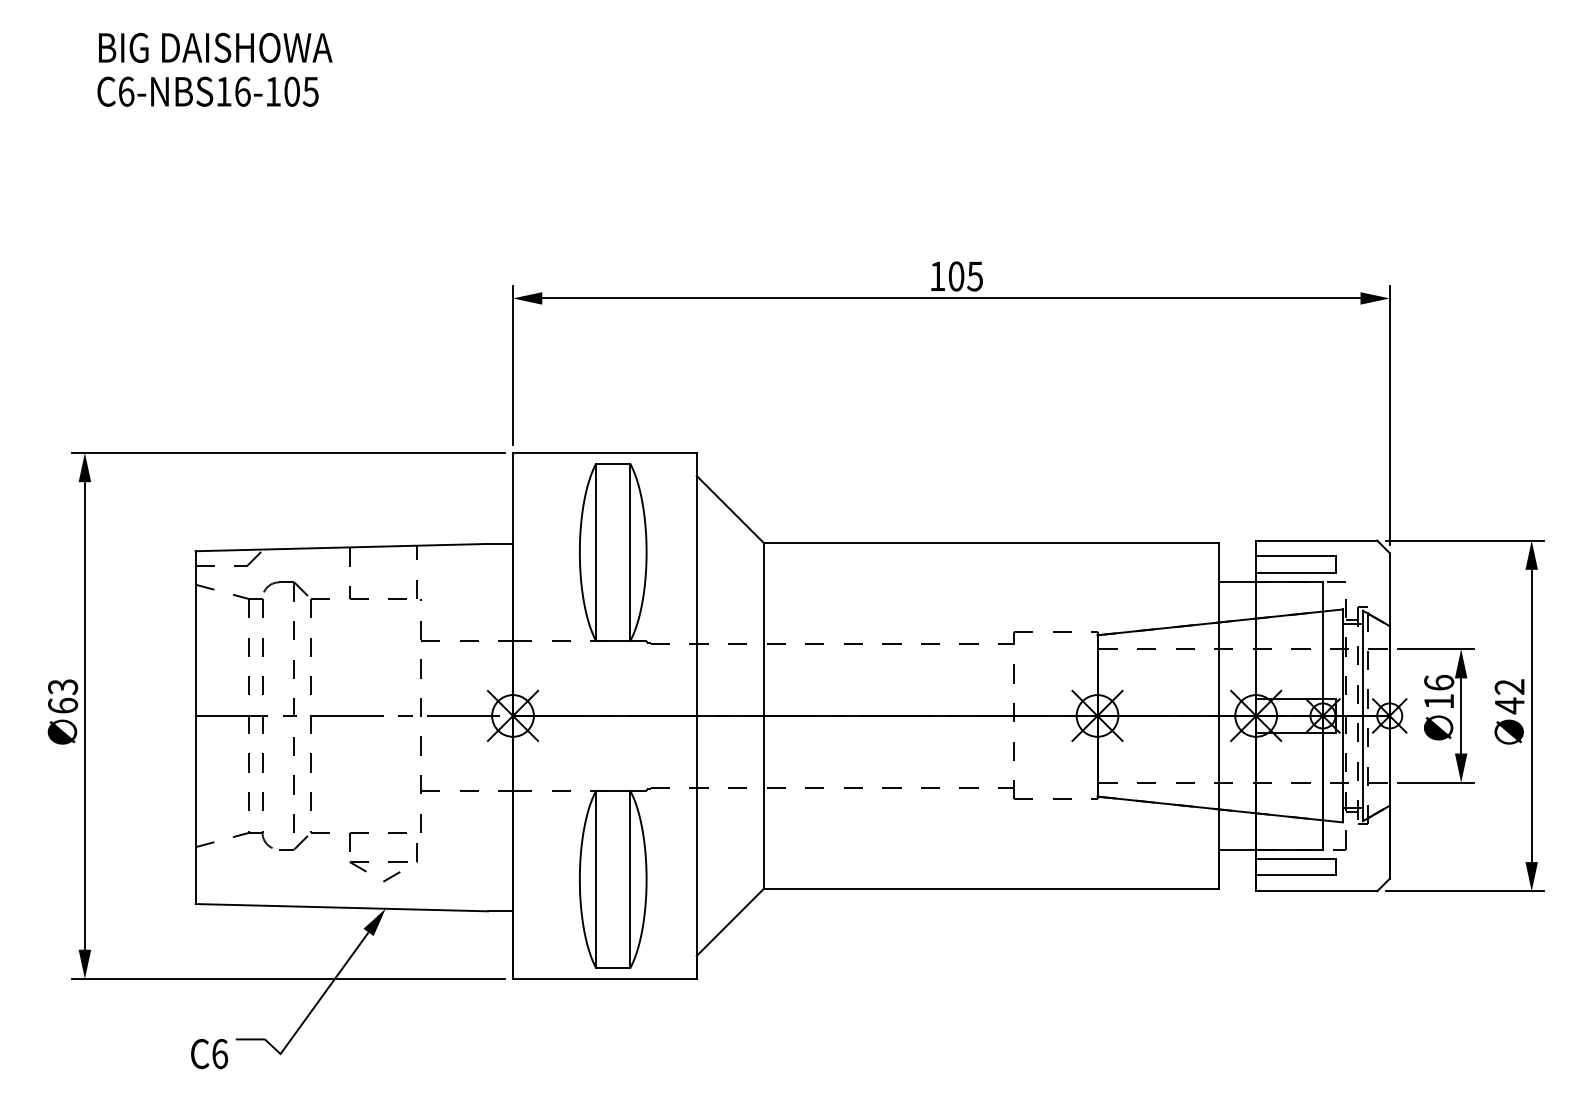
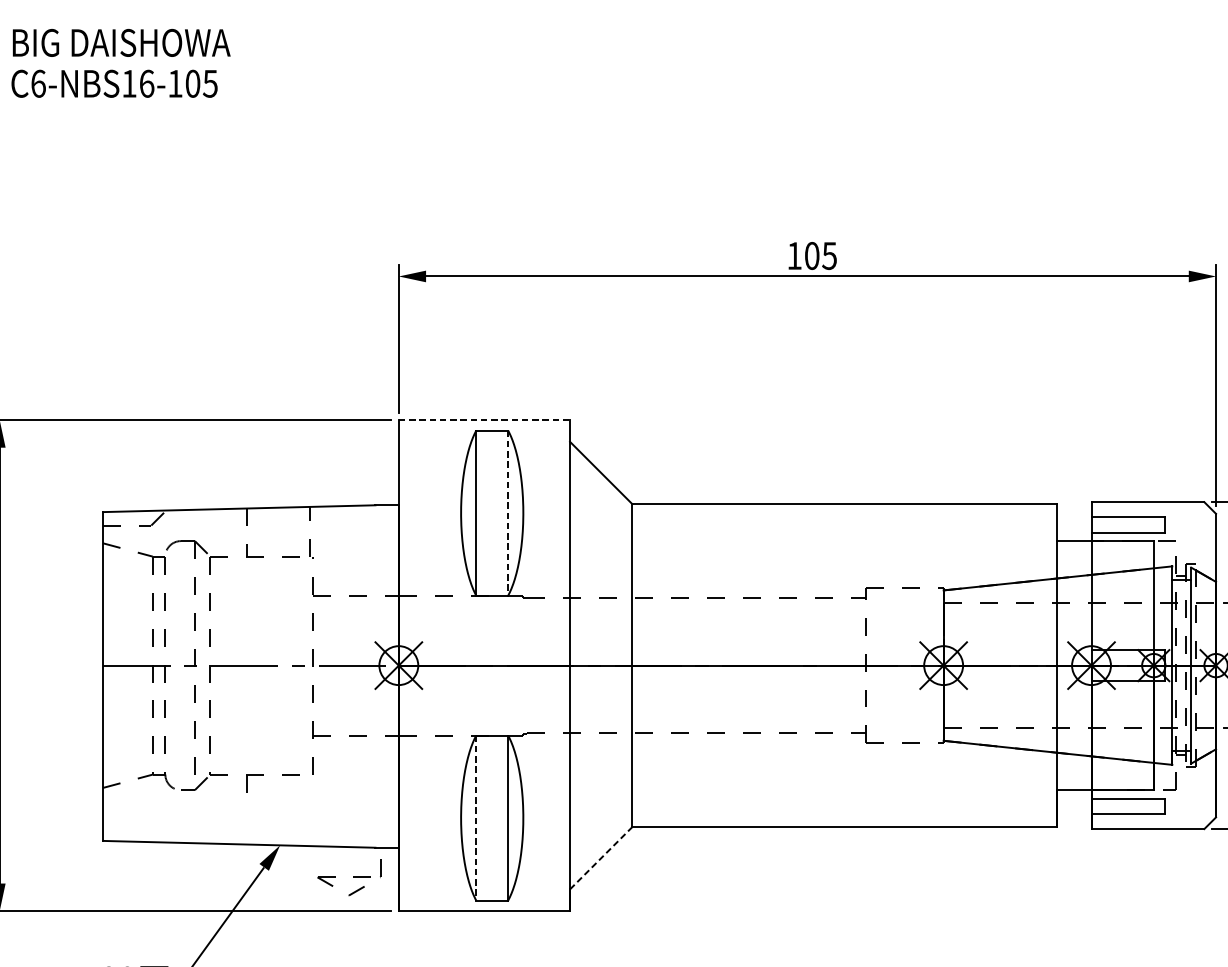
line: (604, 452) -> (484, 420), solid -> dashed
line: (630, 552) -> (508, 513), solid -> dashed
part: (383, 862) -> (348, 877), moved
line: (596, 879) -> (476, 818), solid -> dashed
line: (730, 922) -> (601, 858), solid -> dashed

